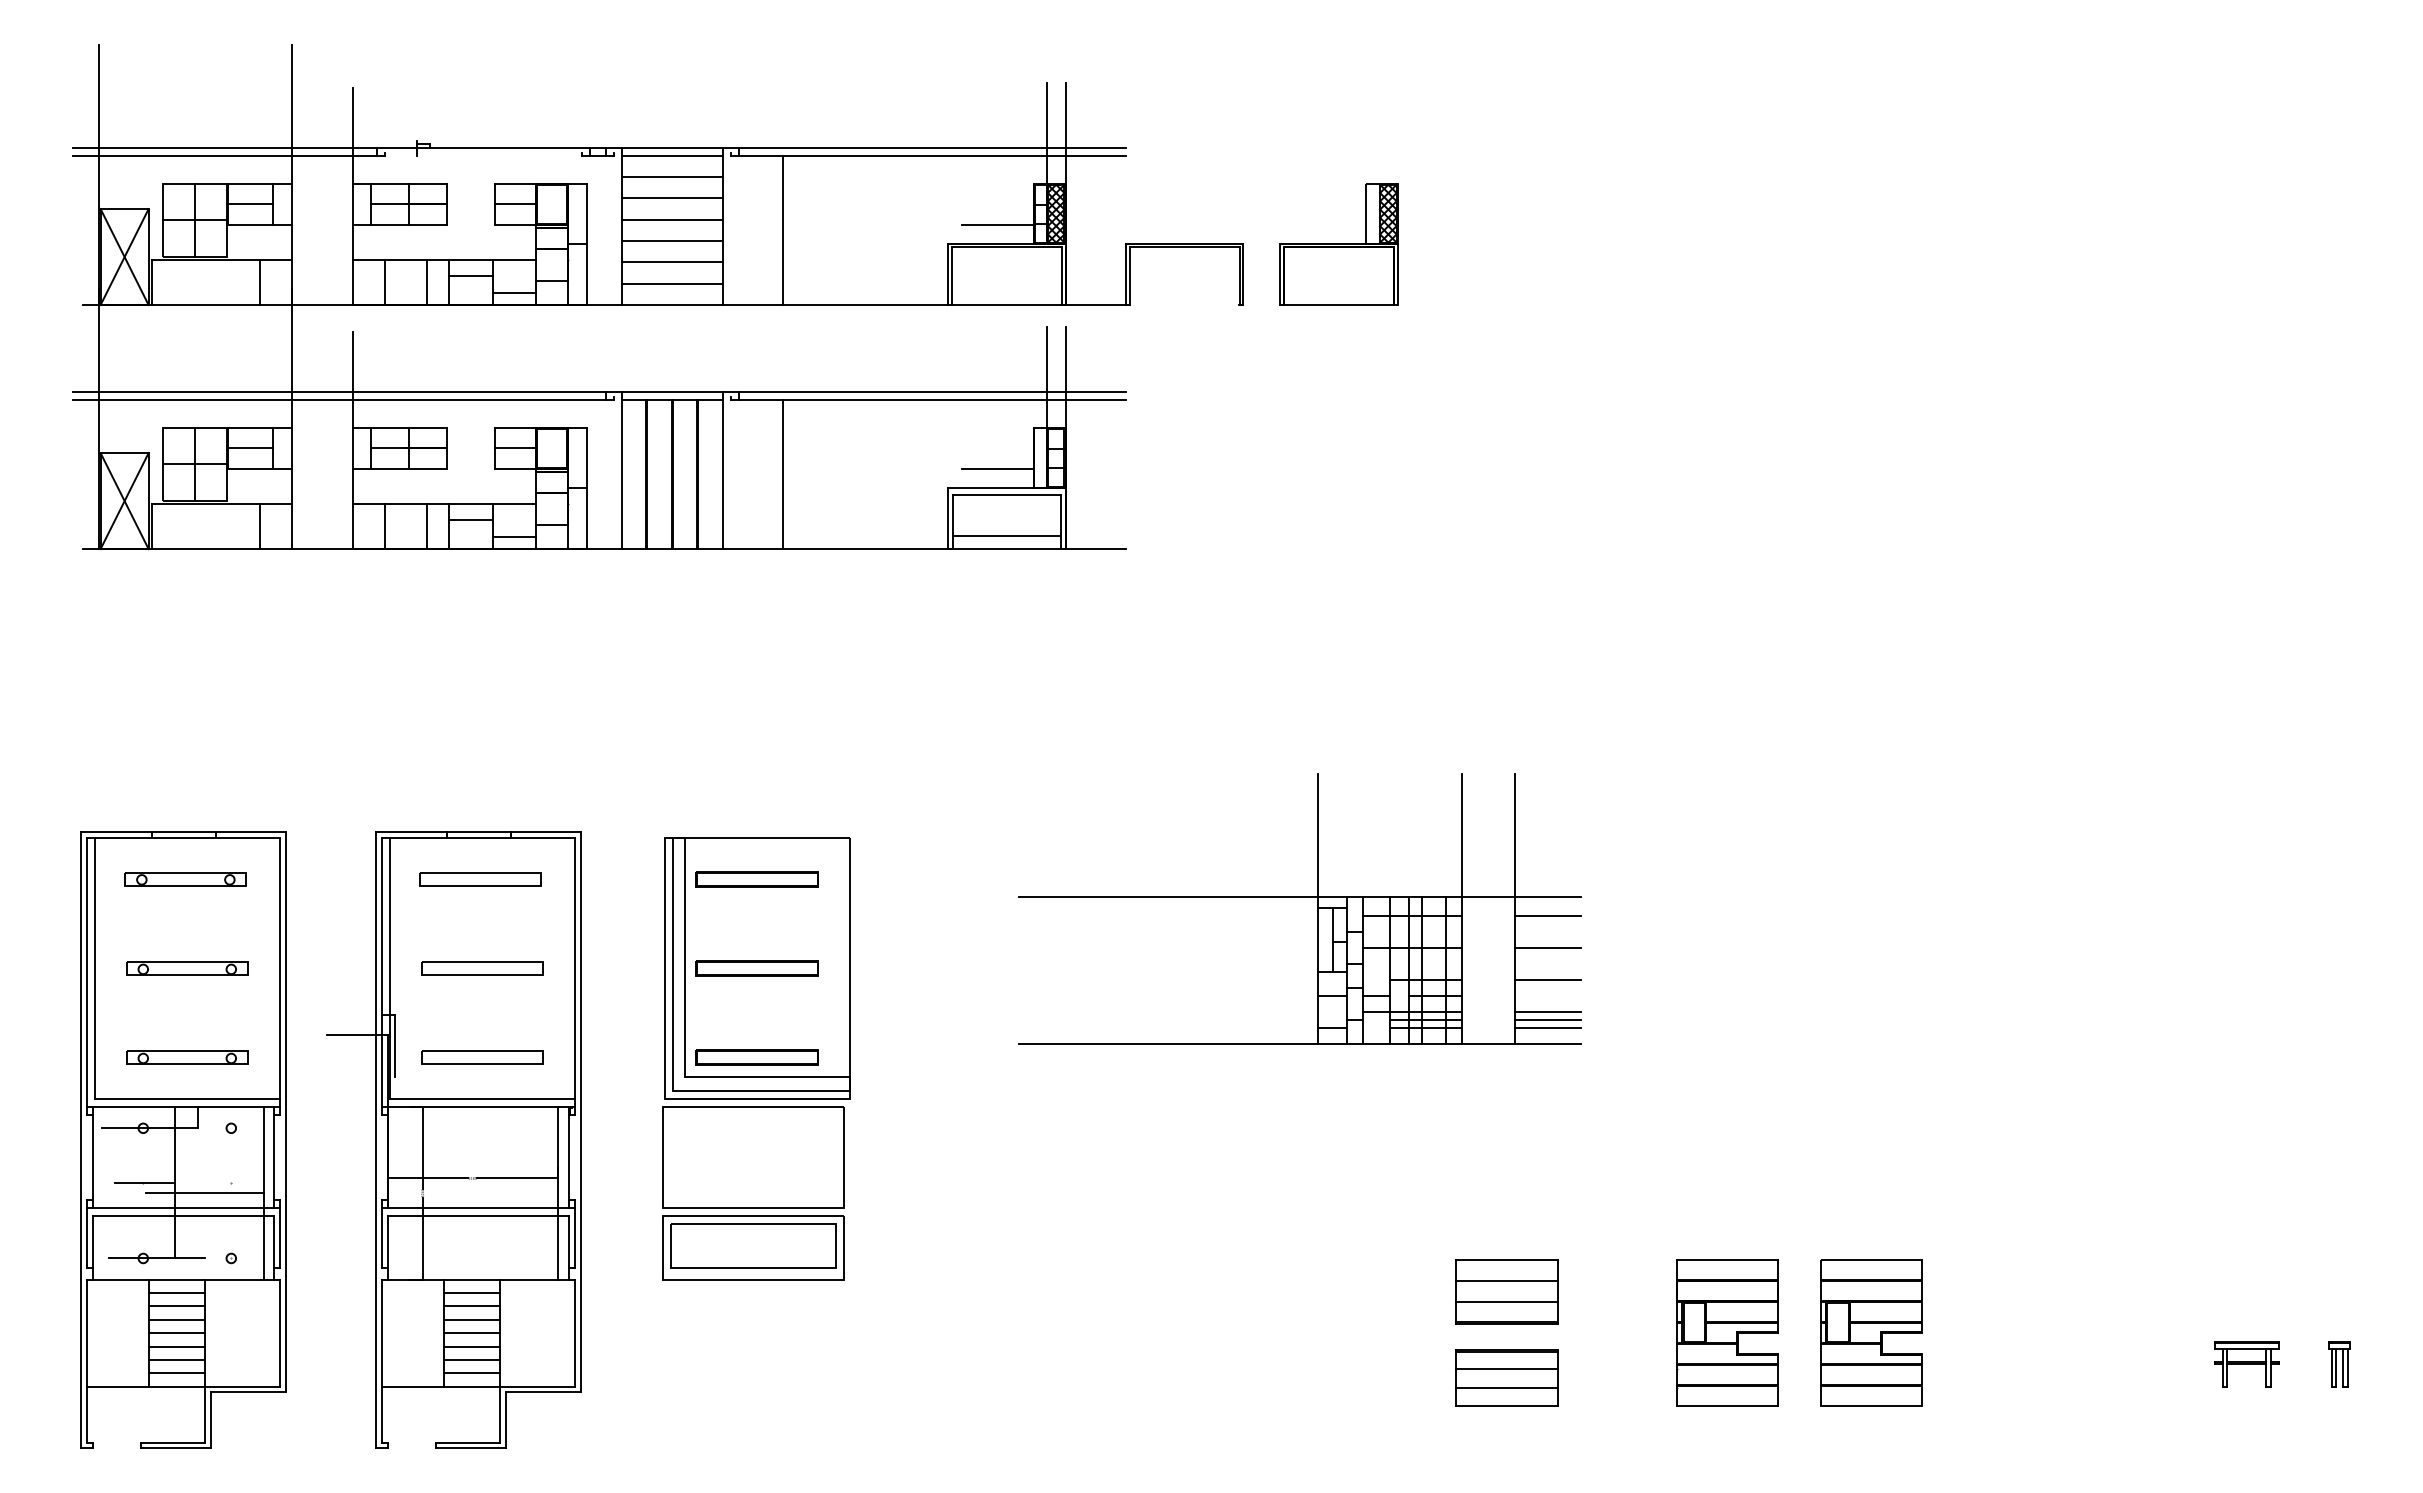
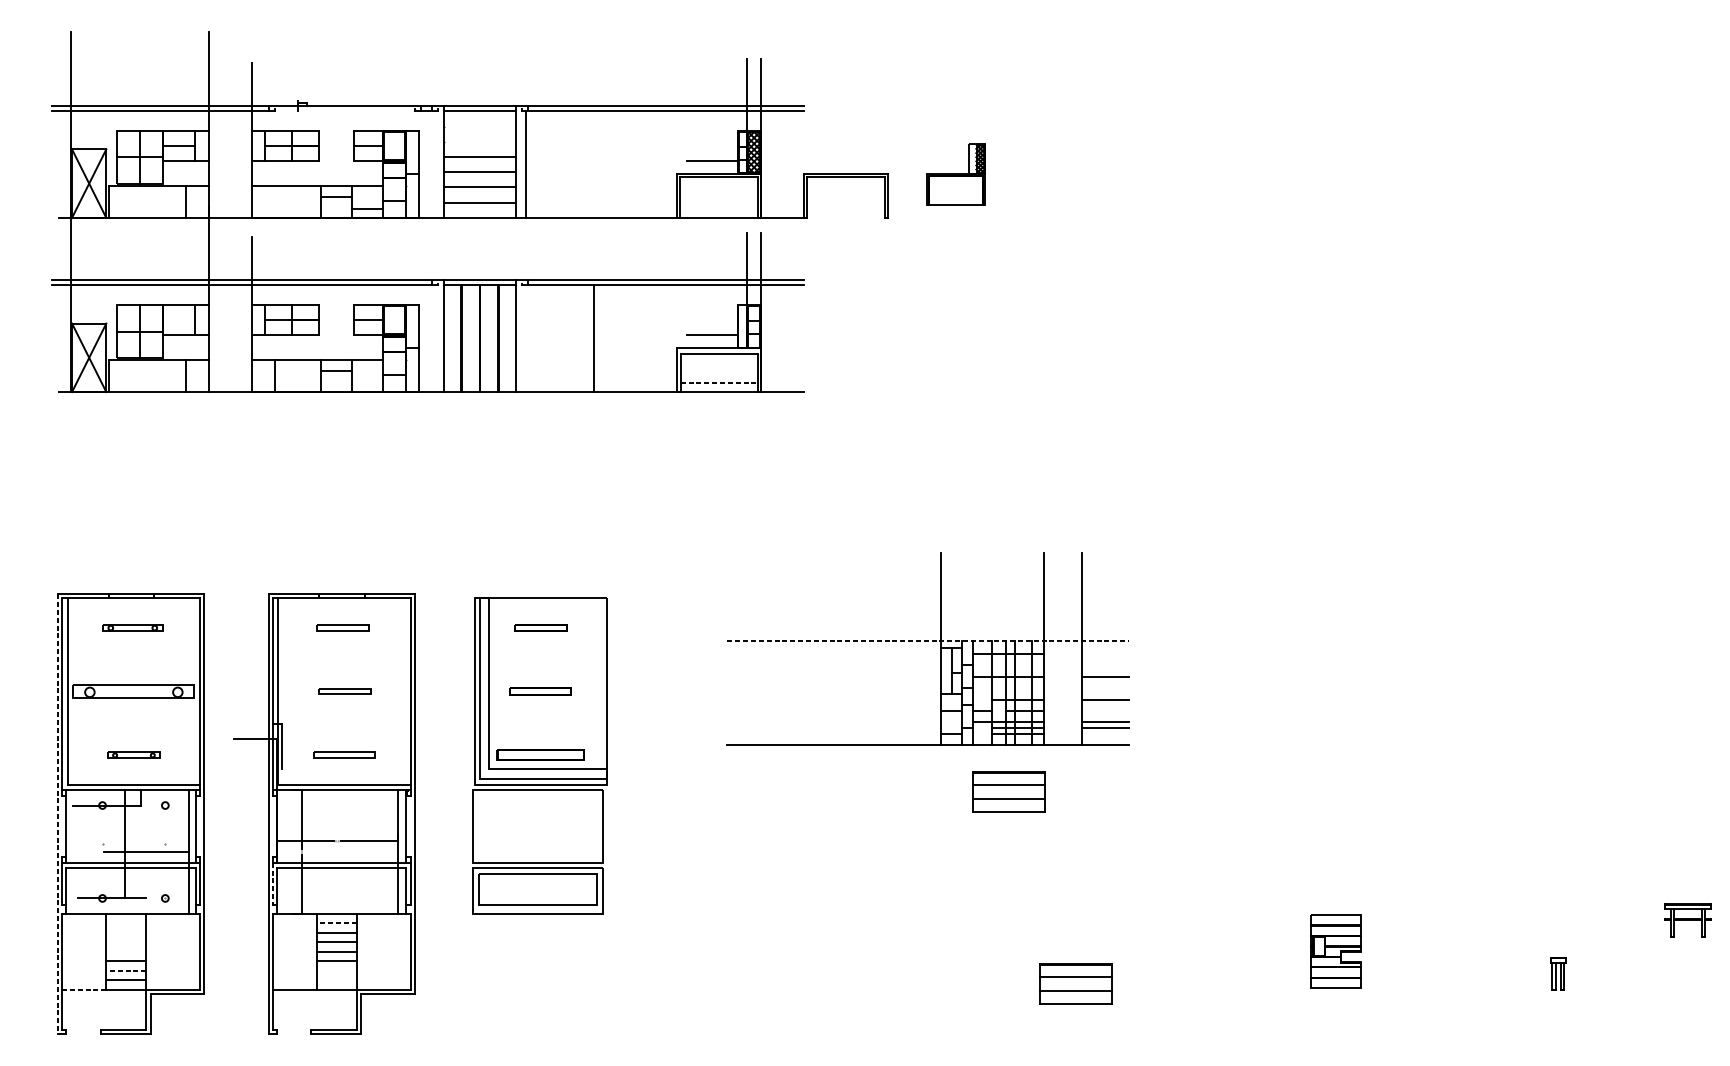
line: (671, 177) -> (479, 126), removed
line: (671, 198) -> (479, 141), removed
line: (782, 230) -> (525, 164), moved
part: (1338, 244) -> (955, 174), size x0.7
line: (384, 282) -> (274, 201), removed
line: (427, 282) -> (305, 201), removed
line: (250, 448) -> (179, 320), removed
line: (782, 474) -> (593, 338), moved
line: (427, 526) -> (305, 375), removed
line: (1007, 535) -> (719, 382), solid -> dashed
line: (514, 537) -> (367, 383), removed
part: (185, 879) -> (132, 627), size x0.7
part: (480, 879) -> (343, 627), size x0.6
part: (756, 879) -> (540, 627), size x0.6
line: (1300, 897) -> (928, 640), solid -> dashed
line: (1547, 915) -> (1104, 653), removed
part: (187, 968) -> (134, 691), size x1.4
part: (482, 968) -> (344, 691), size x0.6
part: (756, 968) -> (540, 691), size x0.7
line: (1547, 1027) -> (1104, 733), removed
part: (187, 1057) -> (134, 754), size x0.6
part: (482, 1057) -> (344, 754), size x0.7
part: (1412, 1108) -> (1008, 791), added
line: (80, 1140) -> (57, 814), solid -> dashed
line: (144, 1182) -> (103, 844), removed
line: (381, 1238) -> (272, 884), solid -> dashed
part: (1506, 1291) -> (1075, 922), removed
line: (176, 1293) -> (126, 923), removed
line: (471, 1293) -> (336, 923), solid -> dashed
line: (176, 1306) -> (126, 932), removed
line: (176, 1319) -> (126, 942), removed
part: (1727, 1332) -> (1233, 951), removed
part: (1871, 1332) -> (1336, 951), size x0.7
line: (176, 1333) -> (126, 952), removed
line: (176, 1359) -> (126, 970), solid -> dashed
line: (471, 1359) -> (336, 970), removed
part: (2246, 1364) -> (1688, 920), moved
part: (2339, 1364) -> (1558, 974), moved
line: (471, 1373) -> (336, 980), removed
line: (117, 1386) -> (84, 989), solid -> dashed

